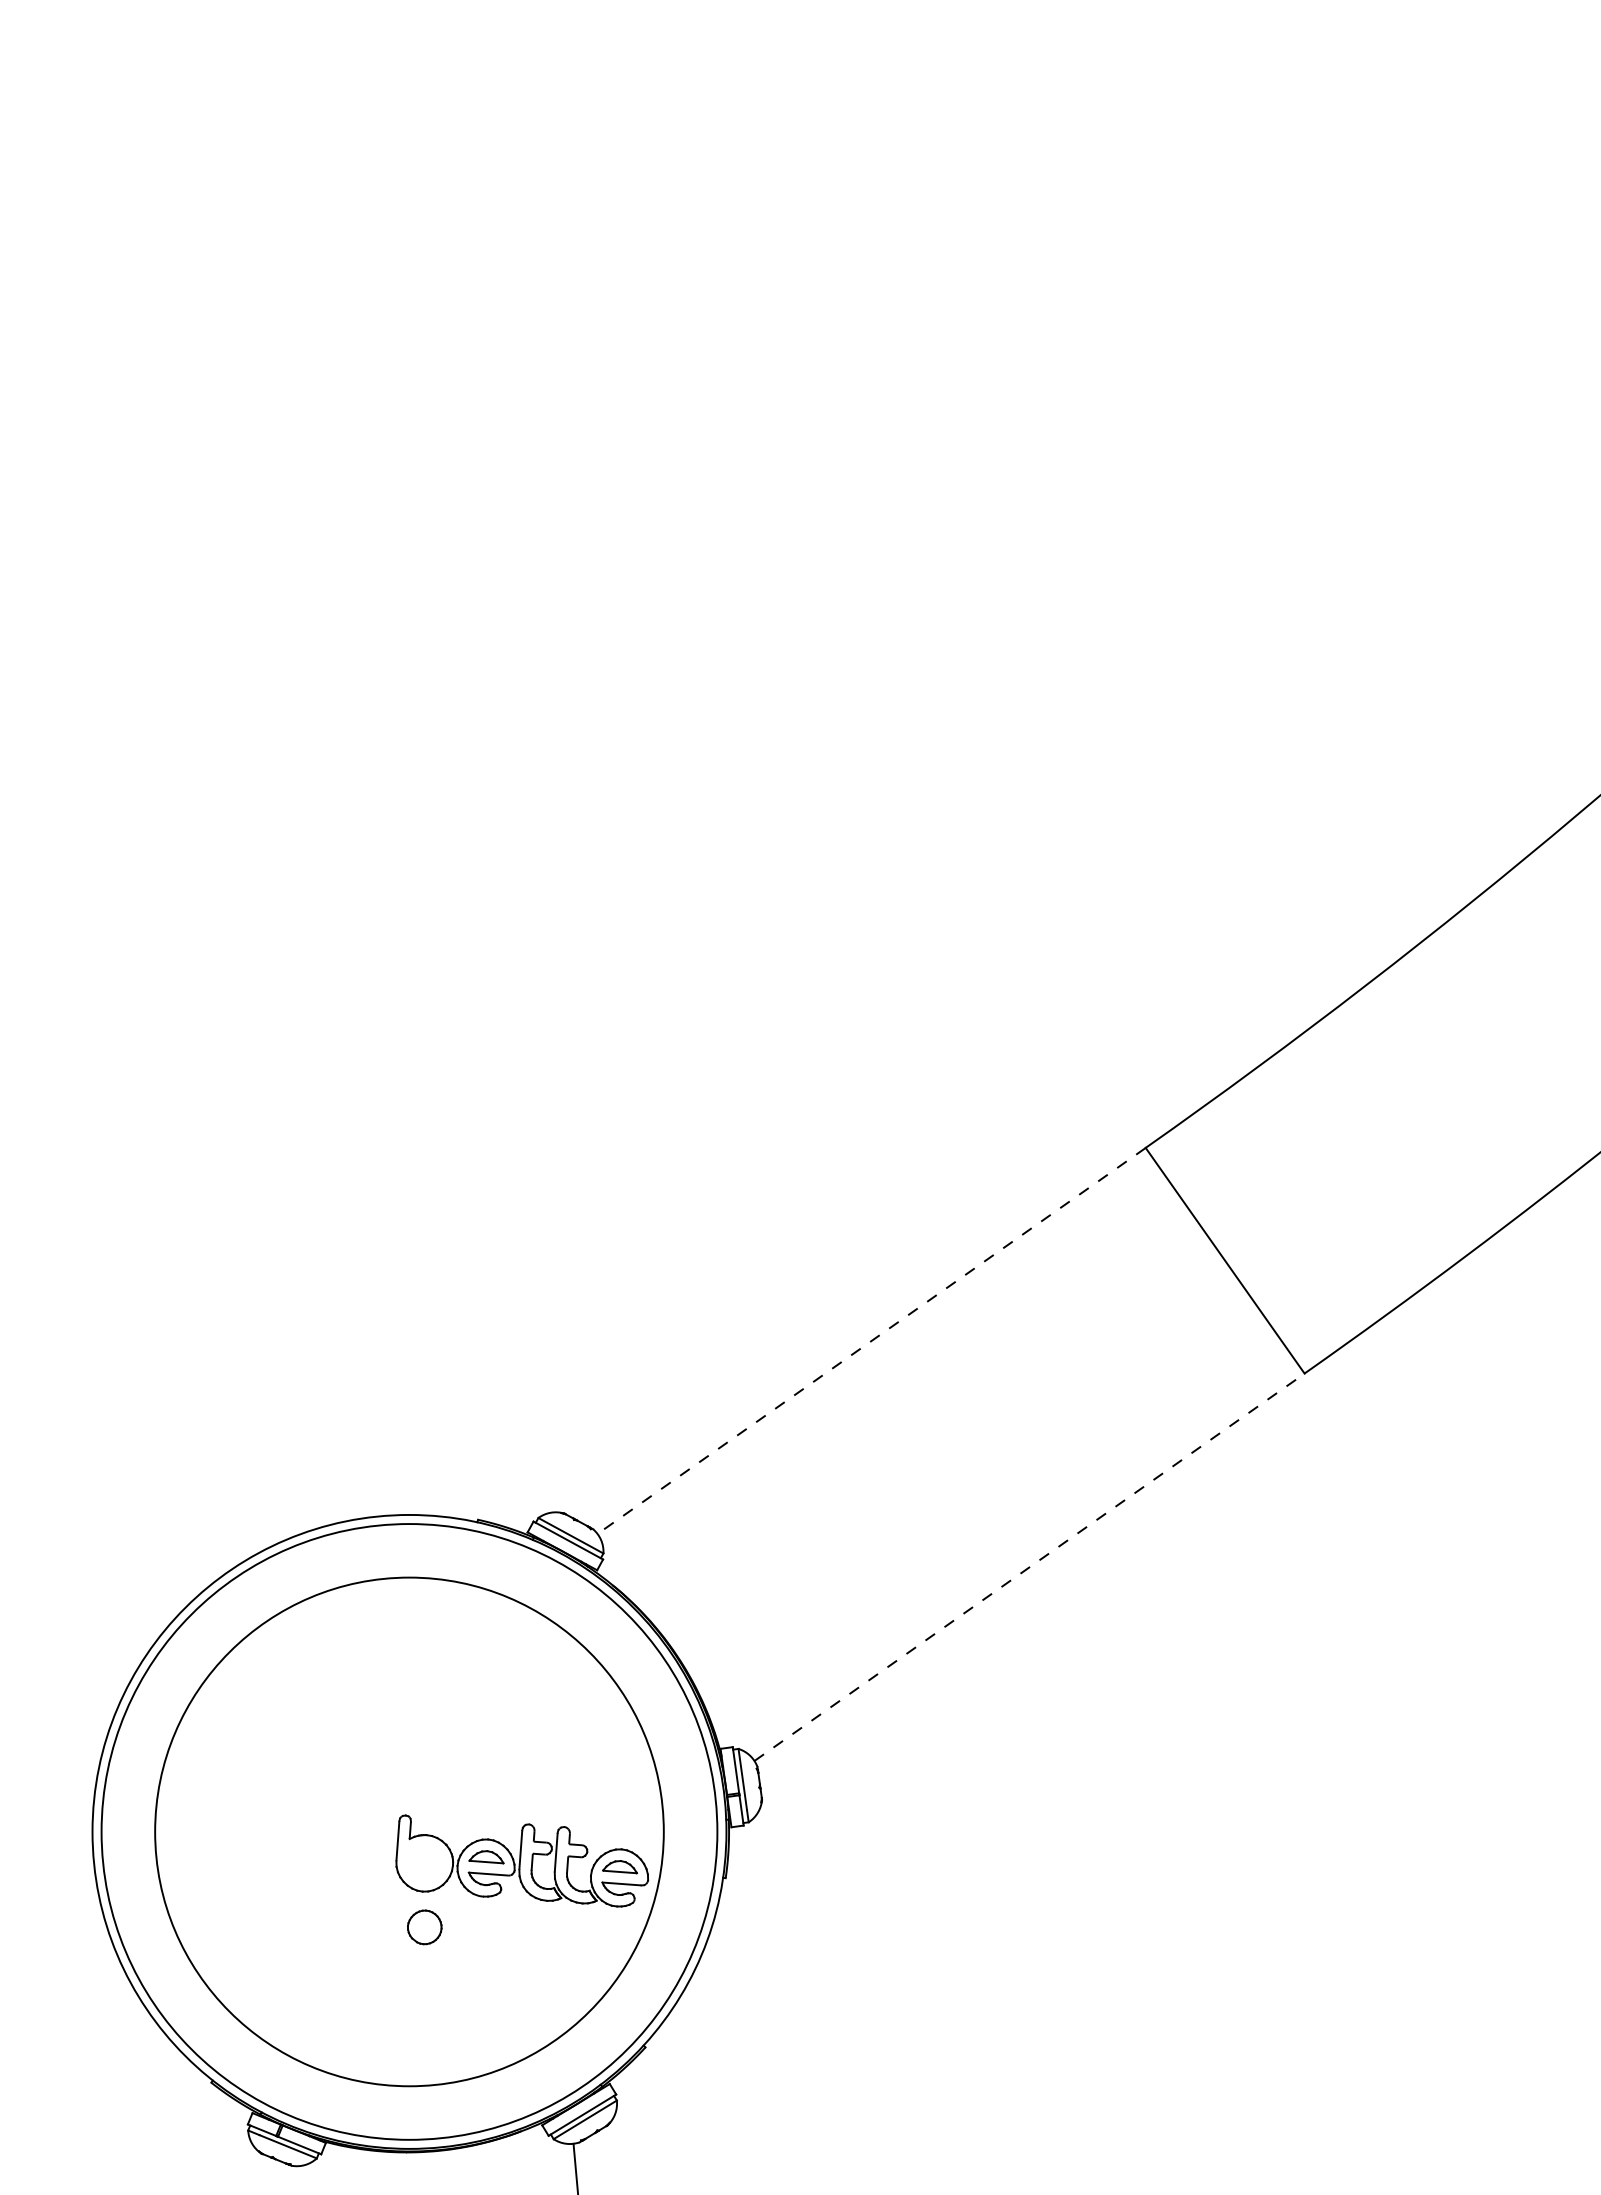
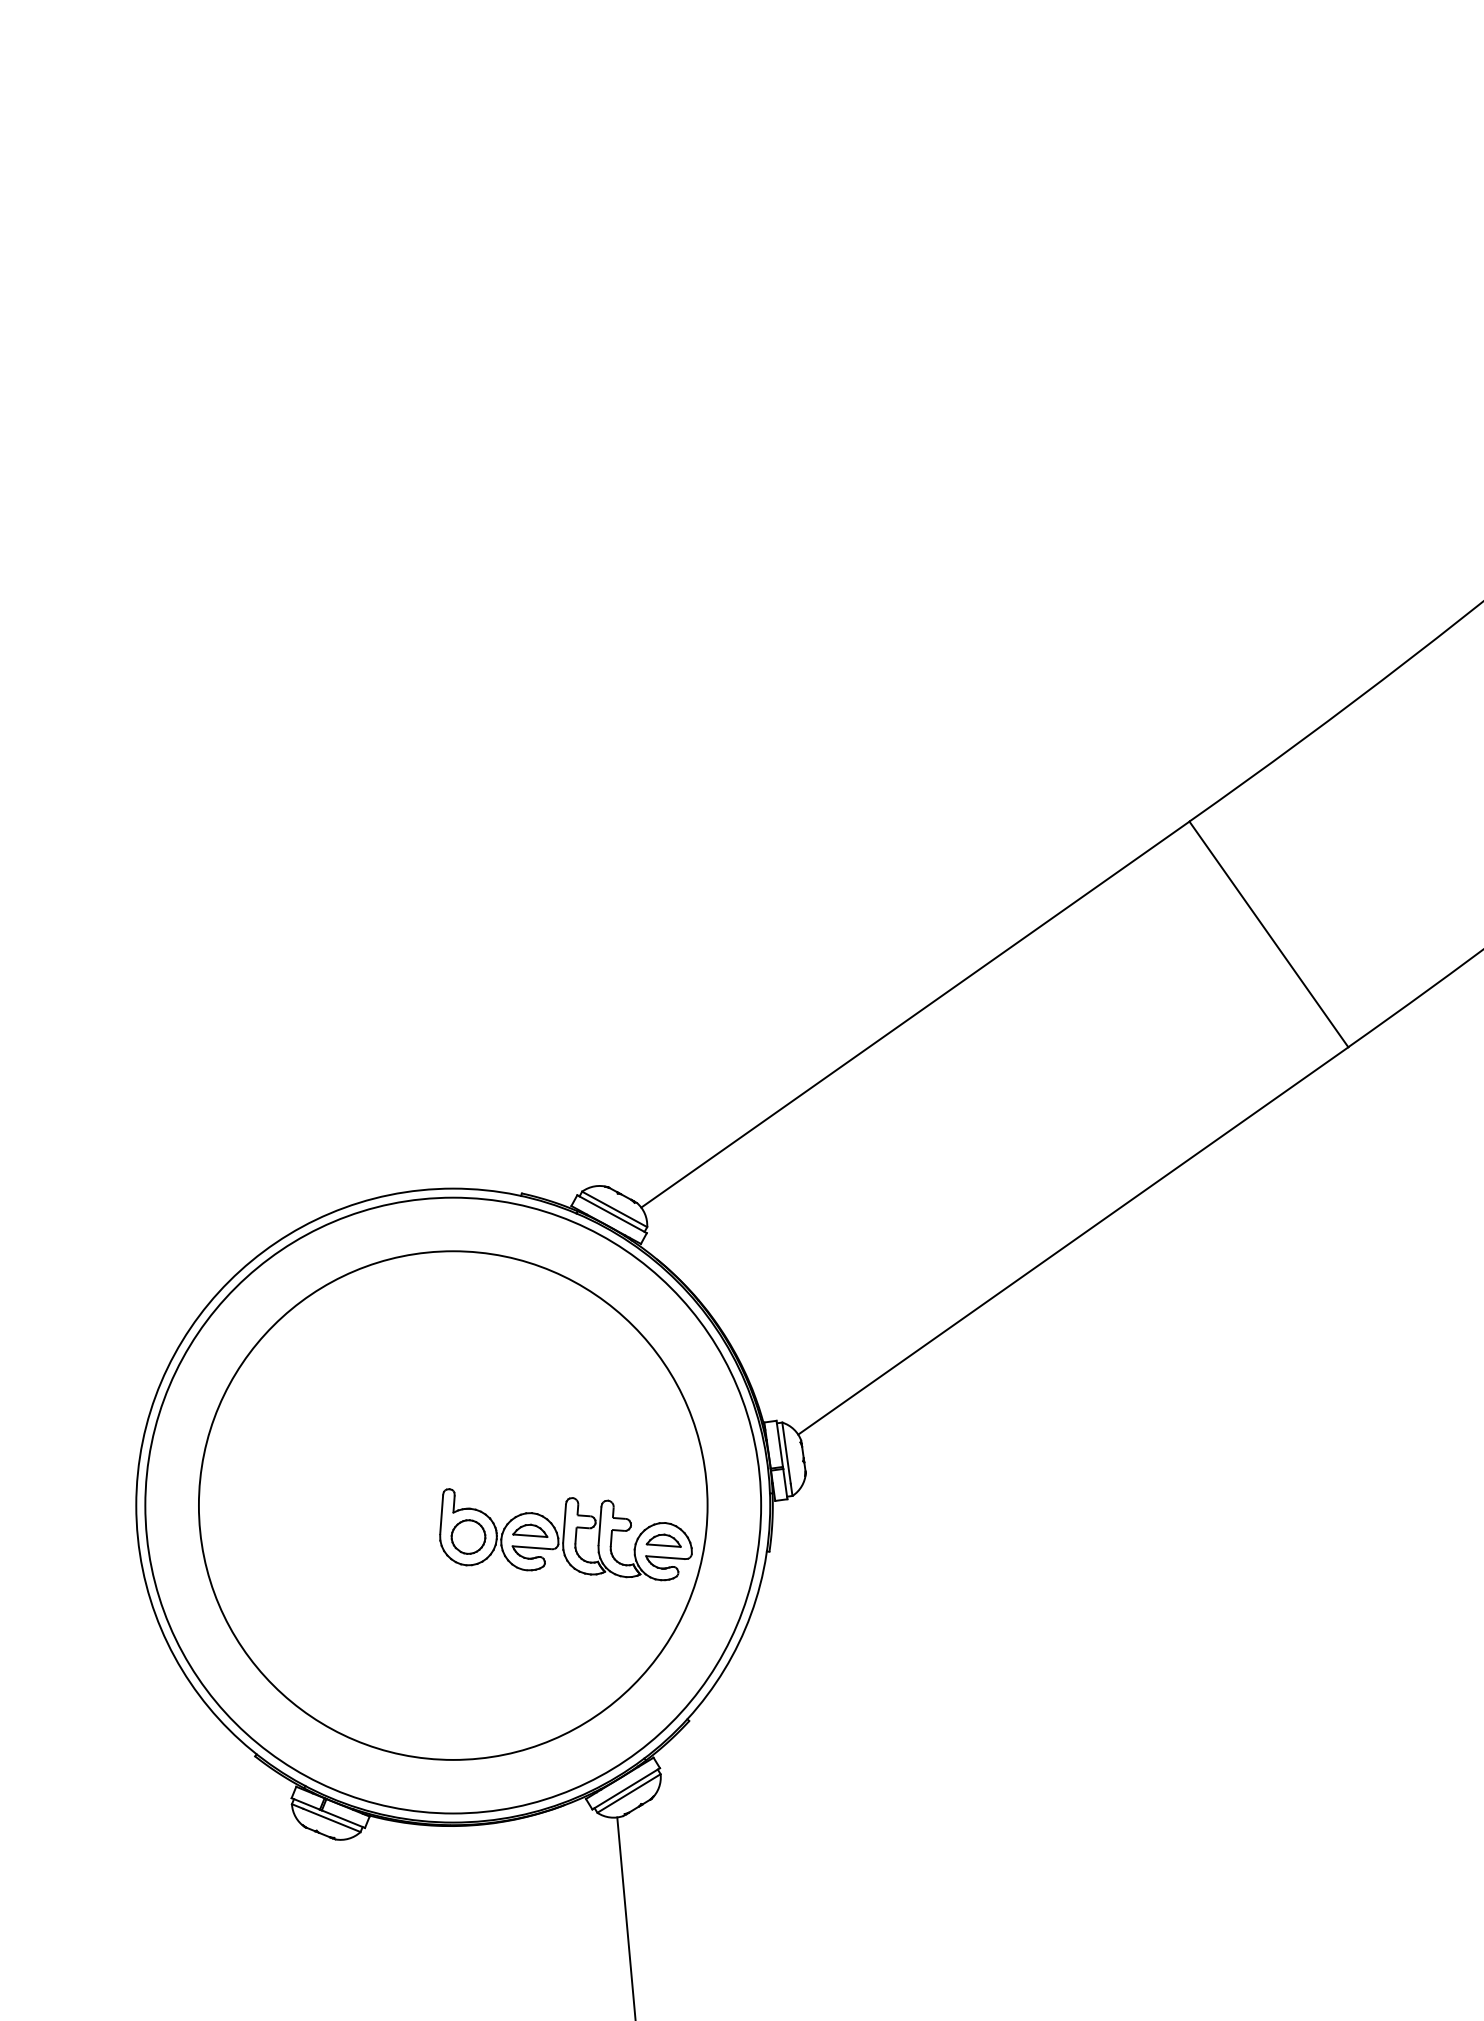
line: (871, 1341) -> (915, 1015), dashed -> solid
line: (1029, 1567) -> (1073, 1241), dashed -> solid
part: (424, 1927) -> (468, 1537), moved

